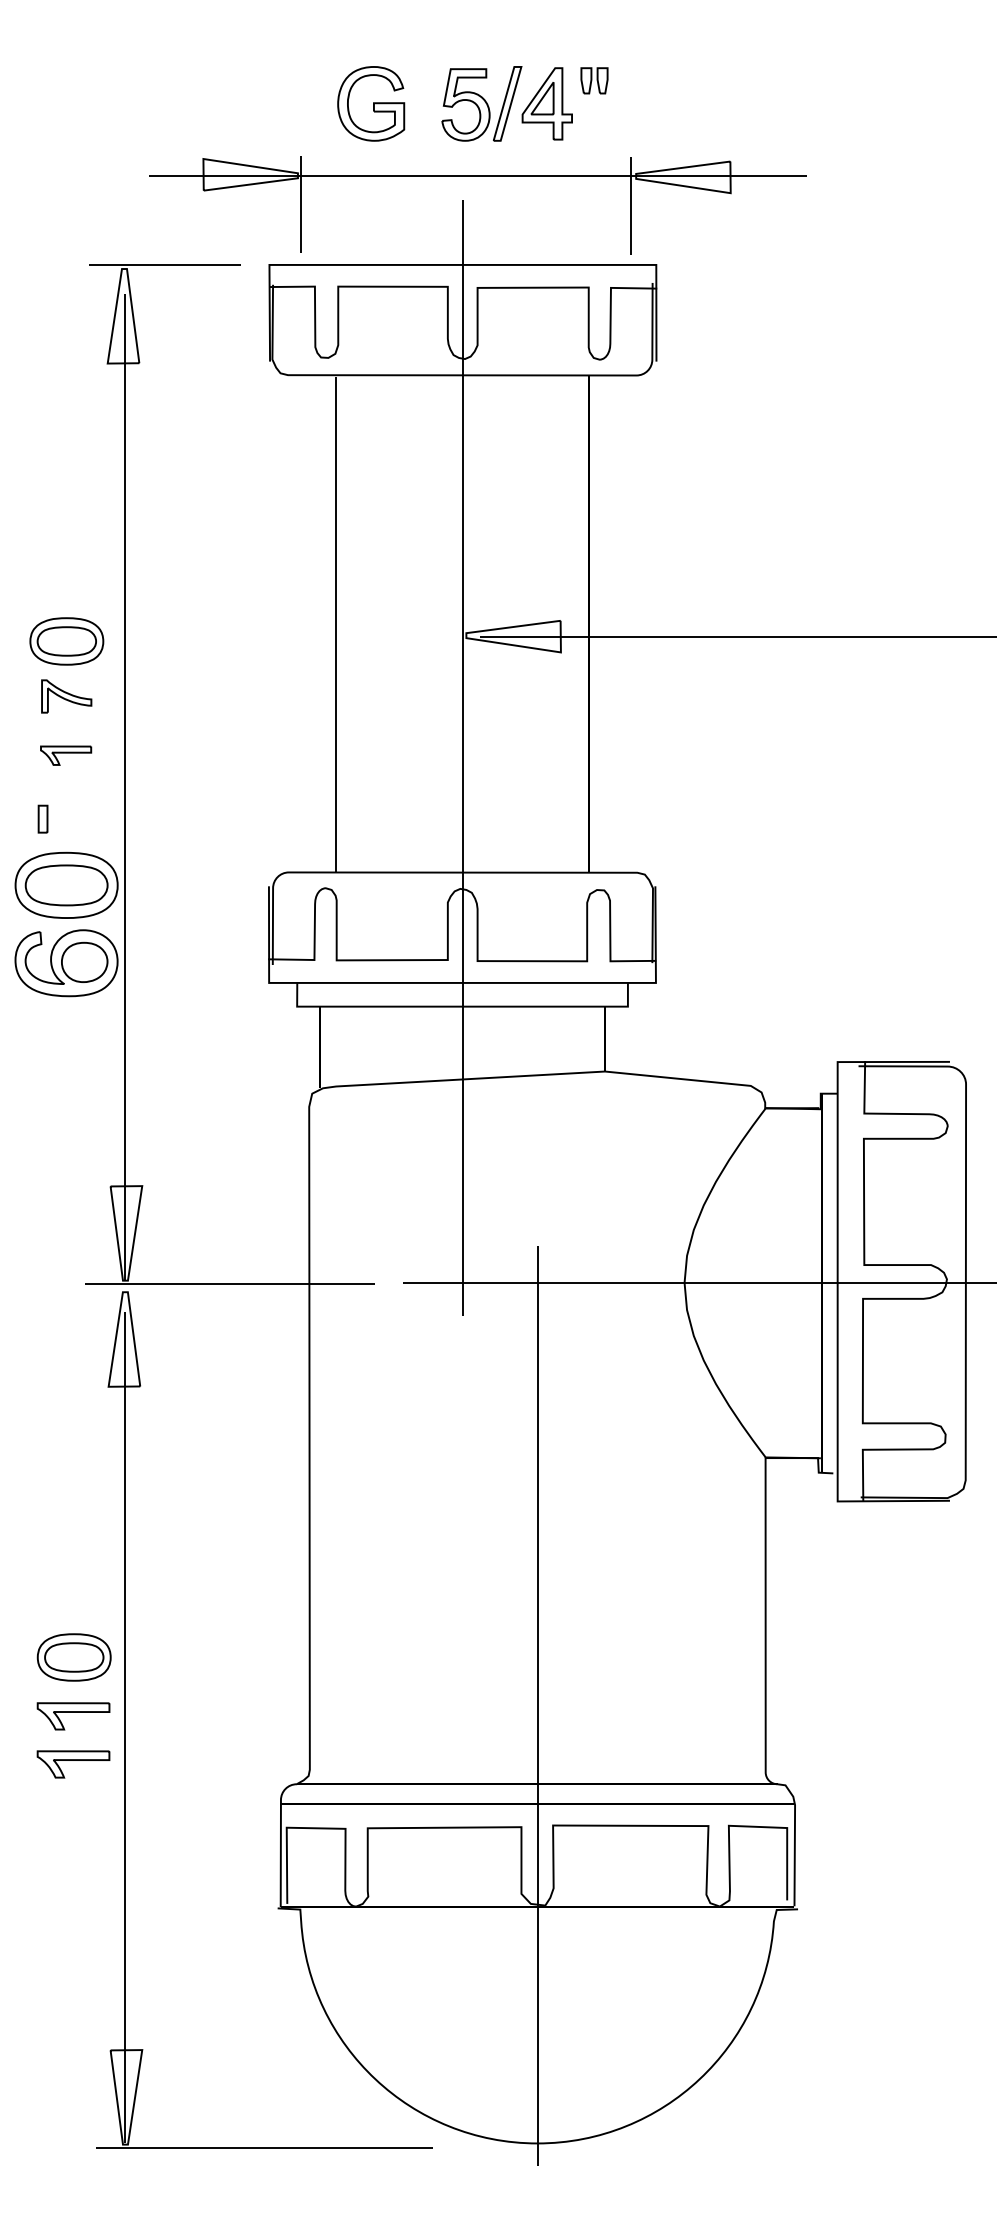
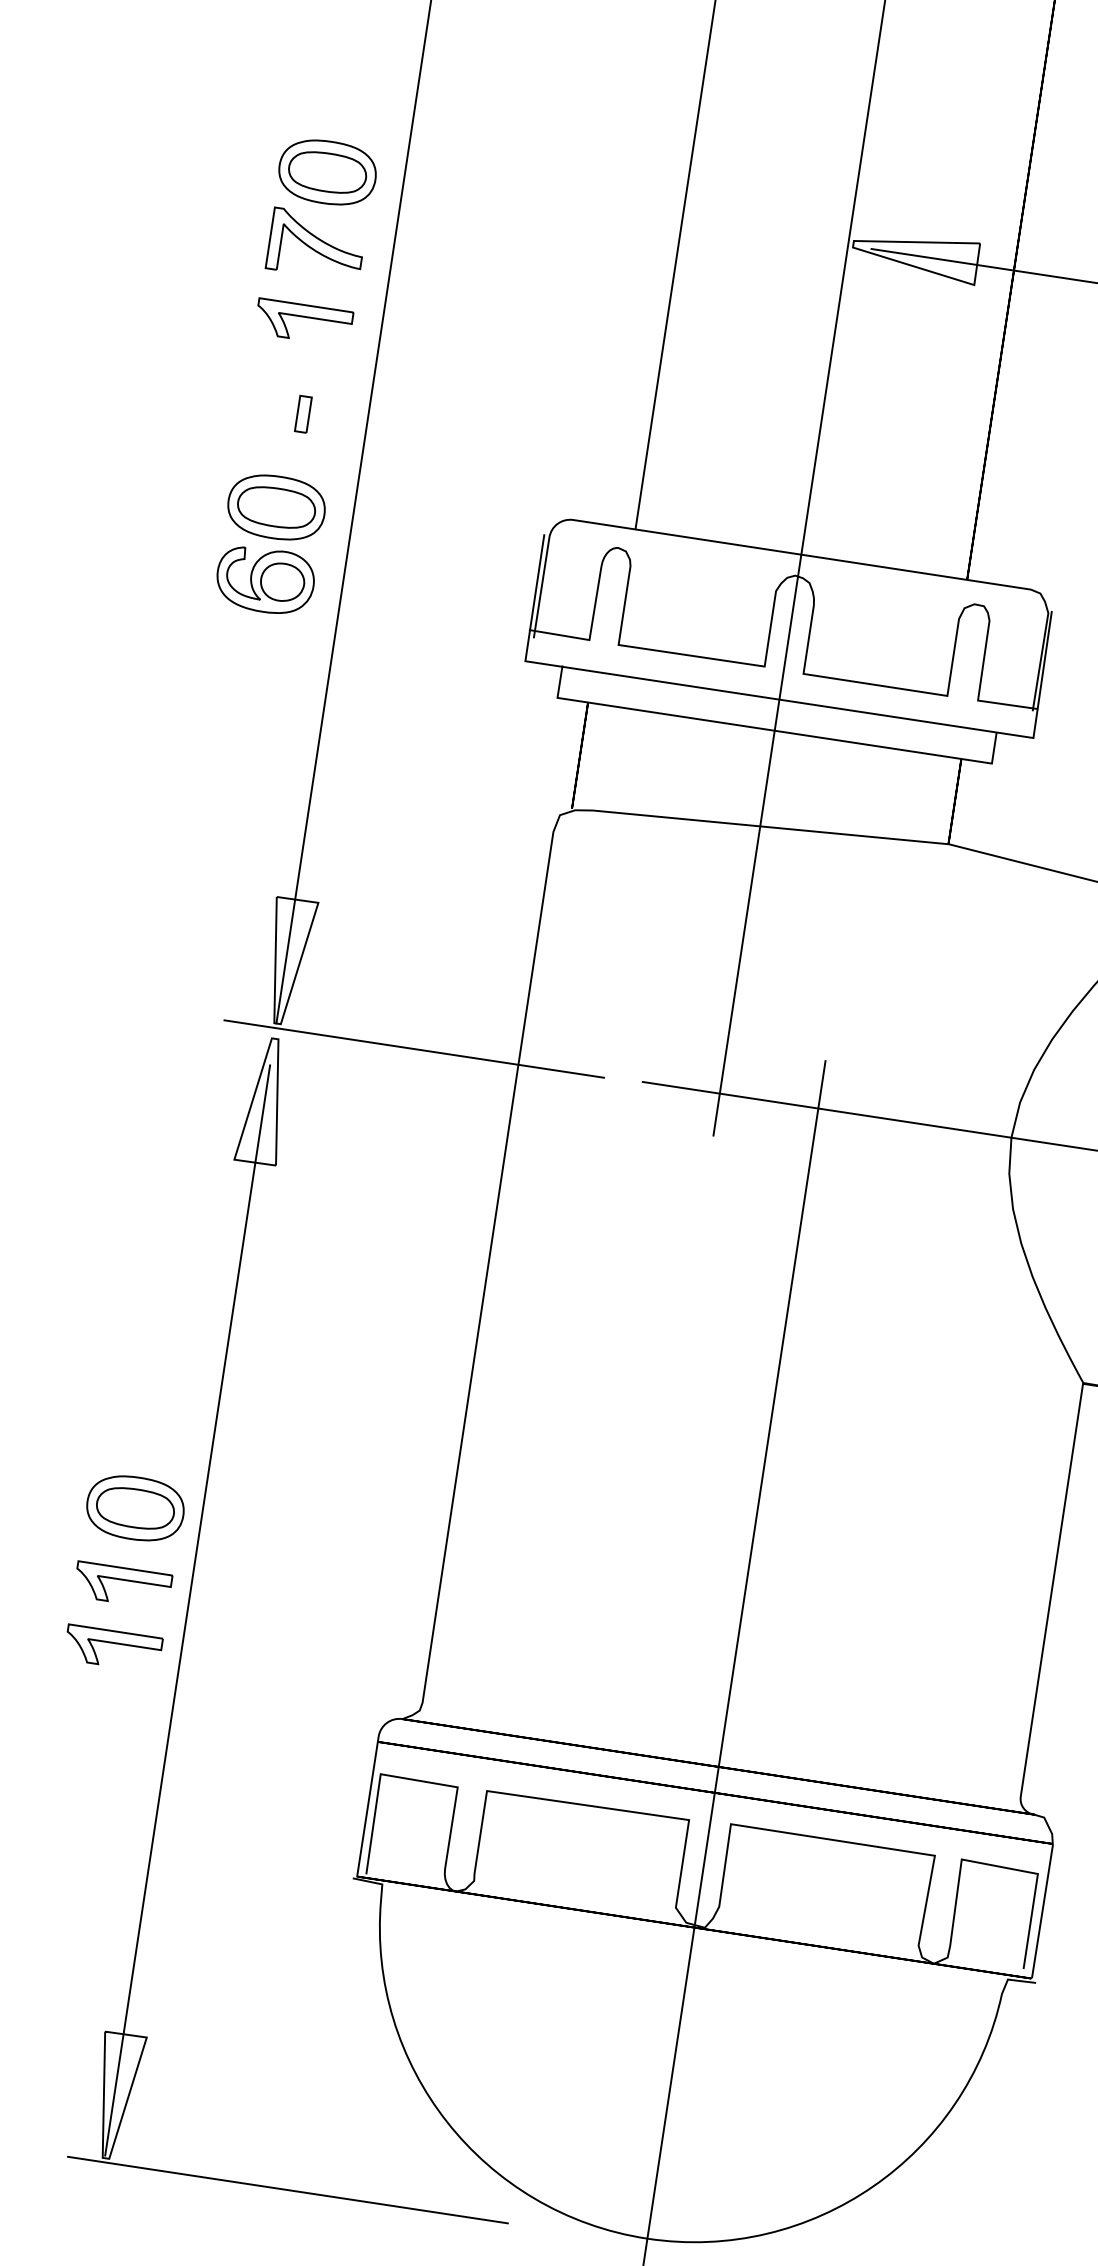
part: (66, 696) -> (316, 244), size x1.43
part: (65, 755) -> (303, 322), size x1.43
part: (42, 818) -> (302, 413), moved
part: (66, 924) -> (270, 544), size x0.71

